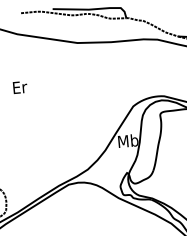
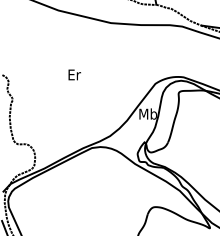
text: (19, 87) -> (74, 74), moved

